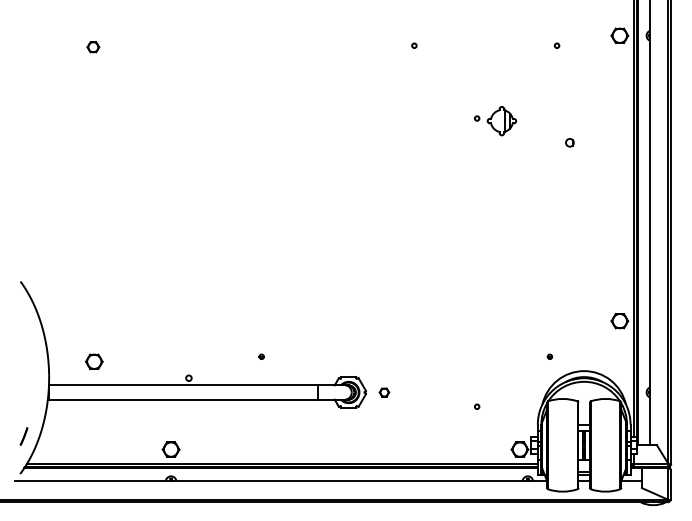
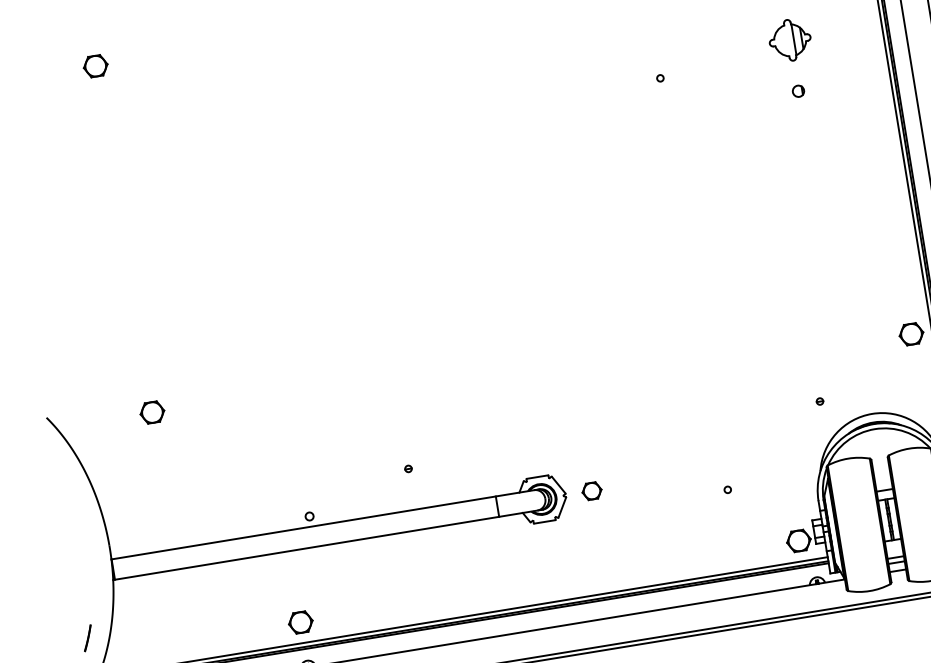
part: (93, 47) -> (96, 66), size x1.43
part: (501, 121) -> (789, 40), moved
part: (94, 361) -> (152, 412), moved
part: (384, 392) -> (592, 491), size x1.43

